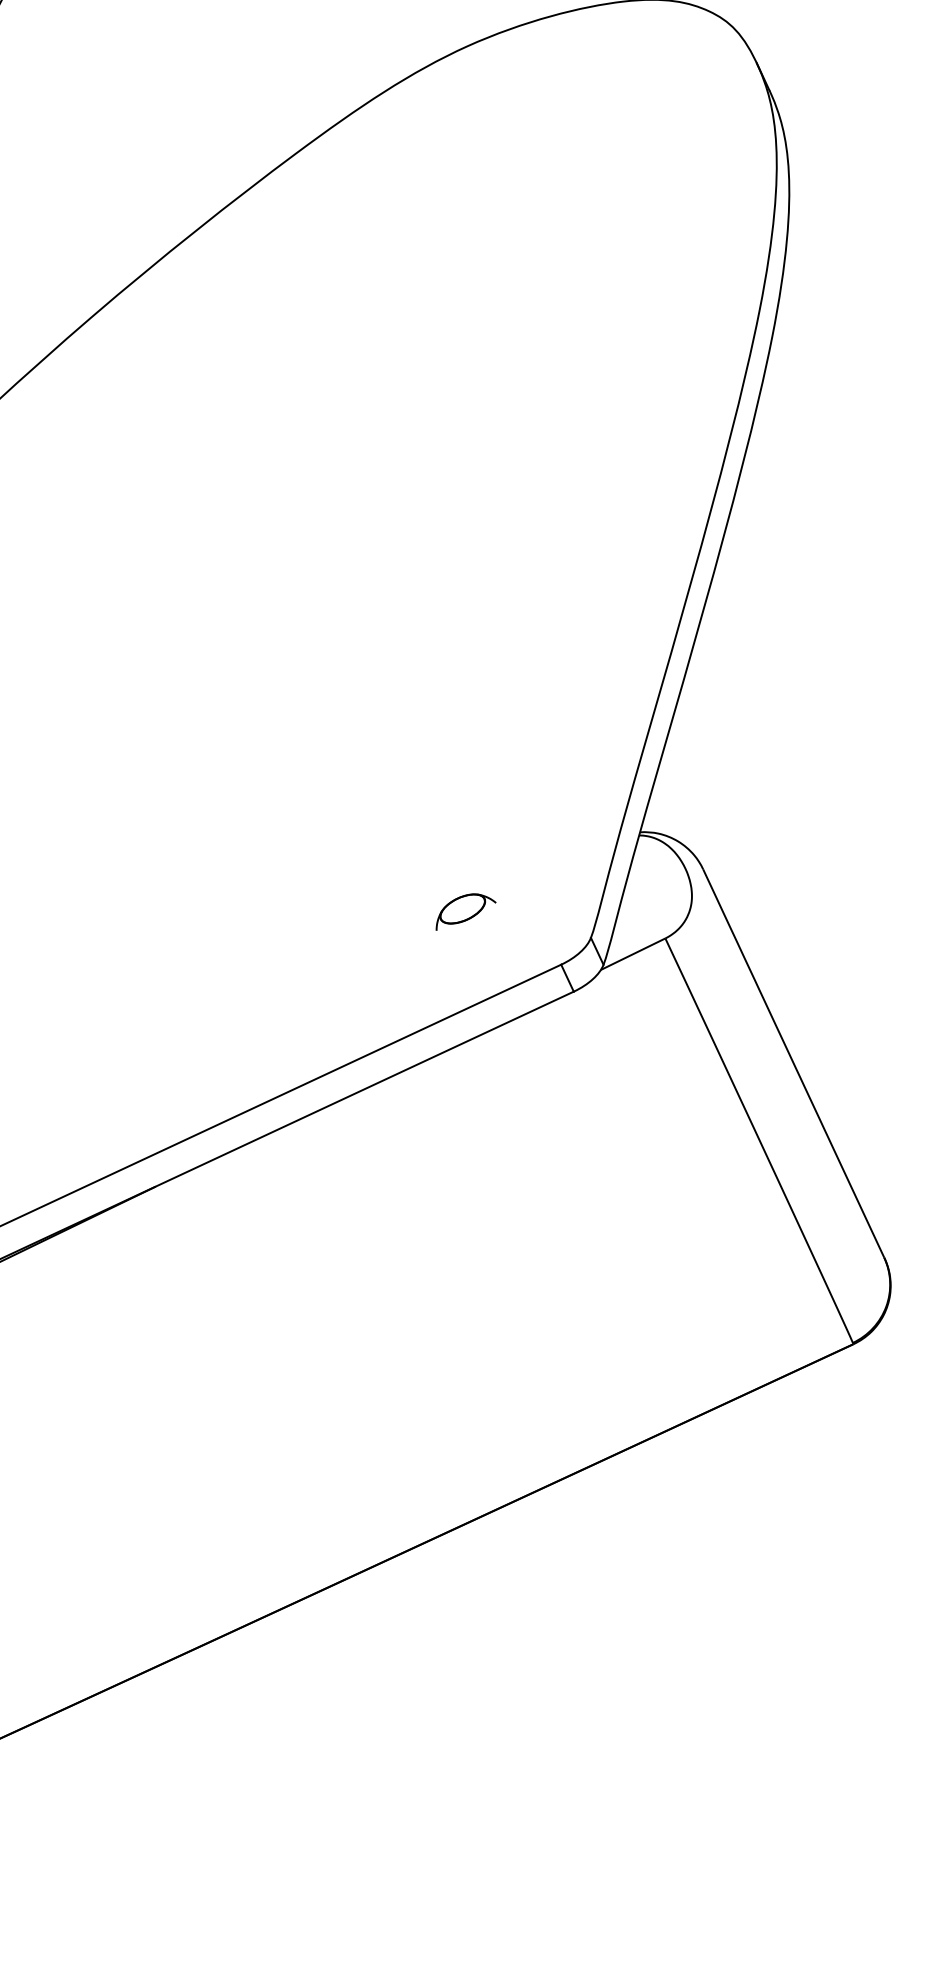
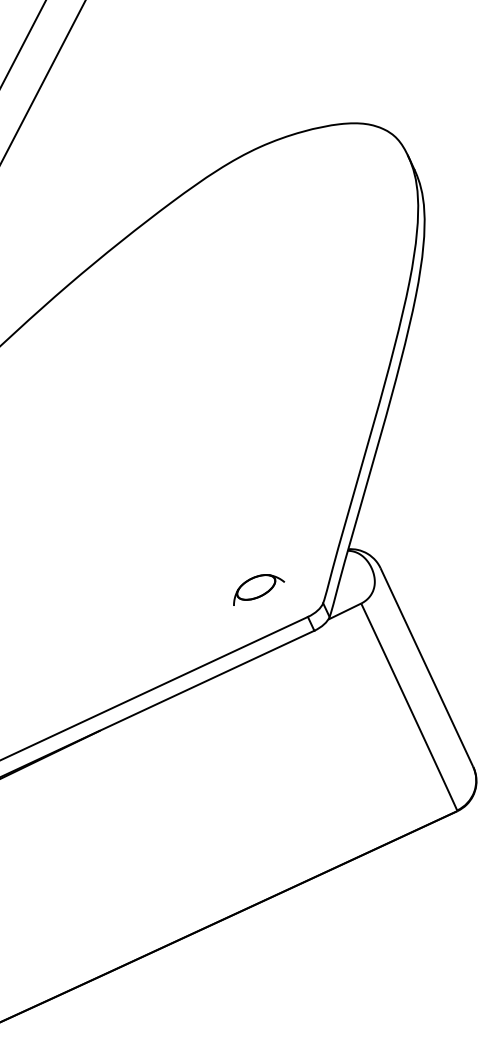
part: (466, 911) -> (259, 589), size x1.67

